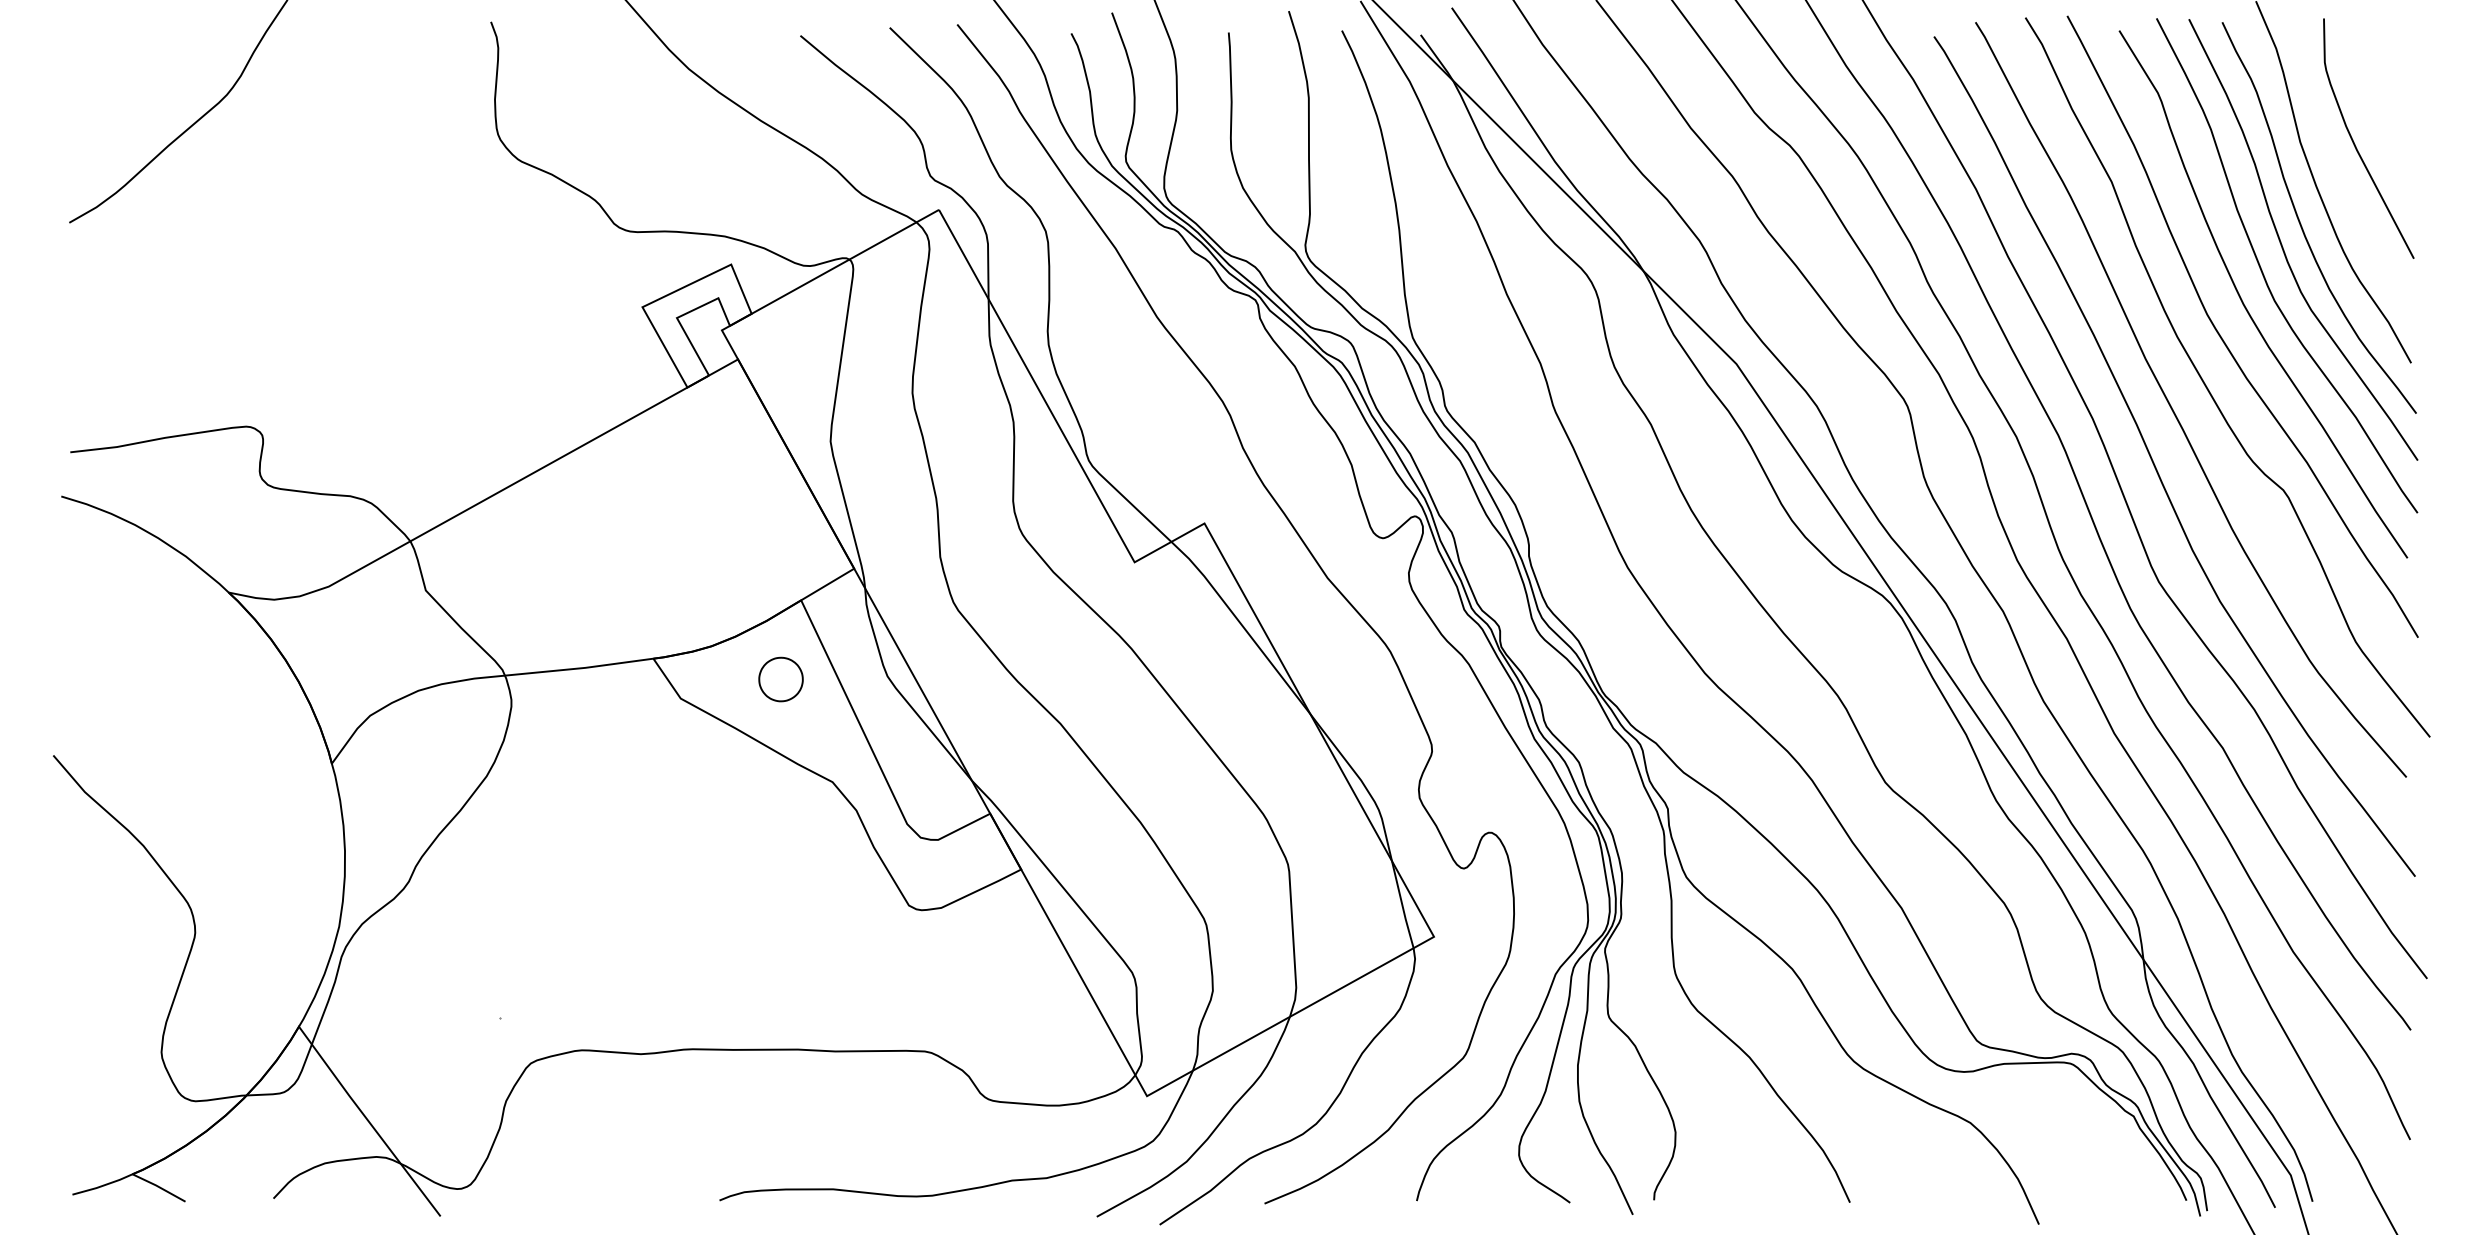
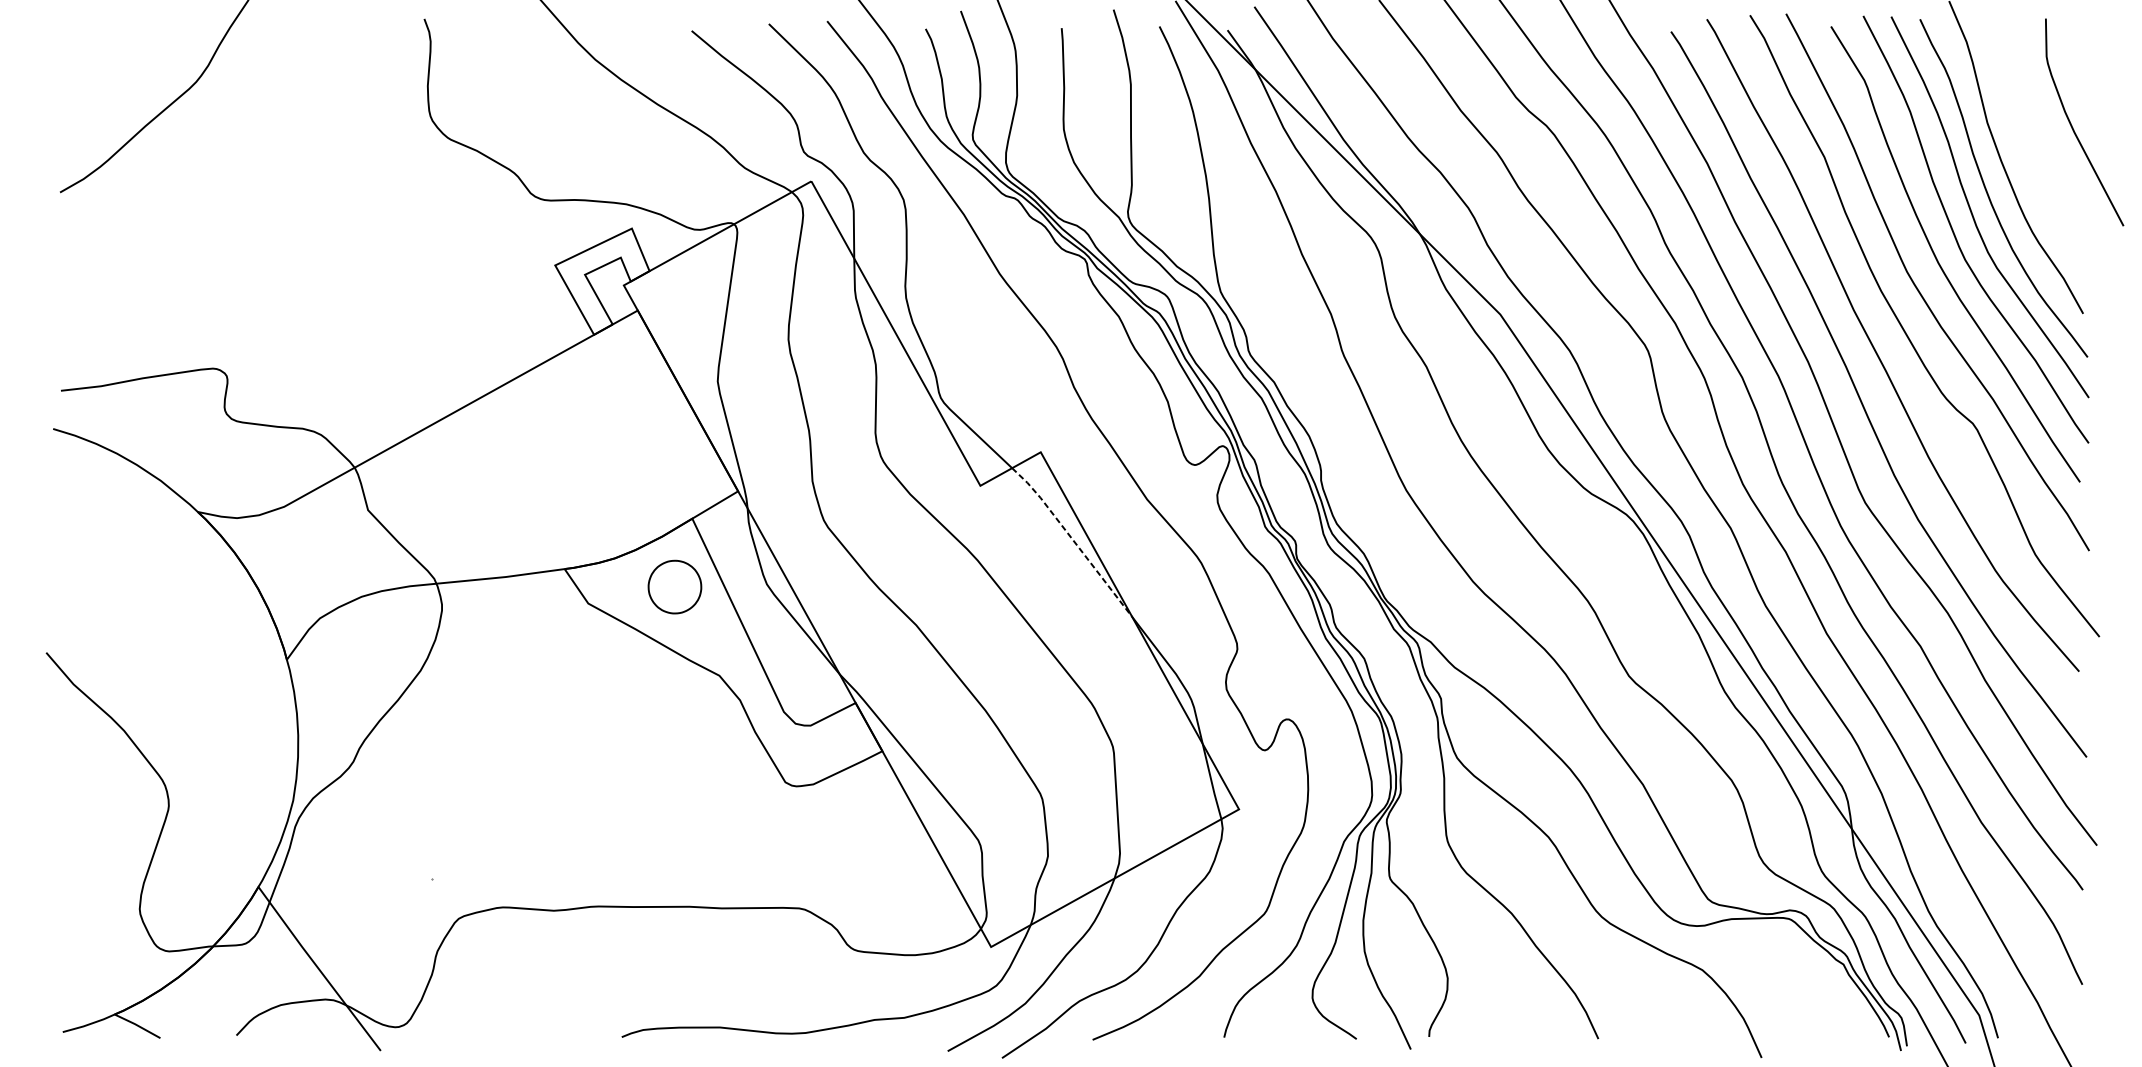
curve: (2355, 144) -> (2073, 127), moved
line: (1241, 625) -> (1072, 540), solid -> dashed
part: (780, 679) -> (674, 587), size x1.4

